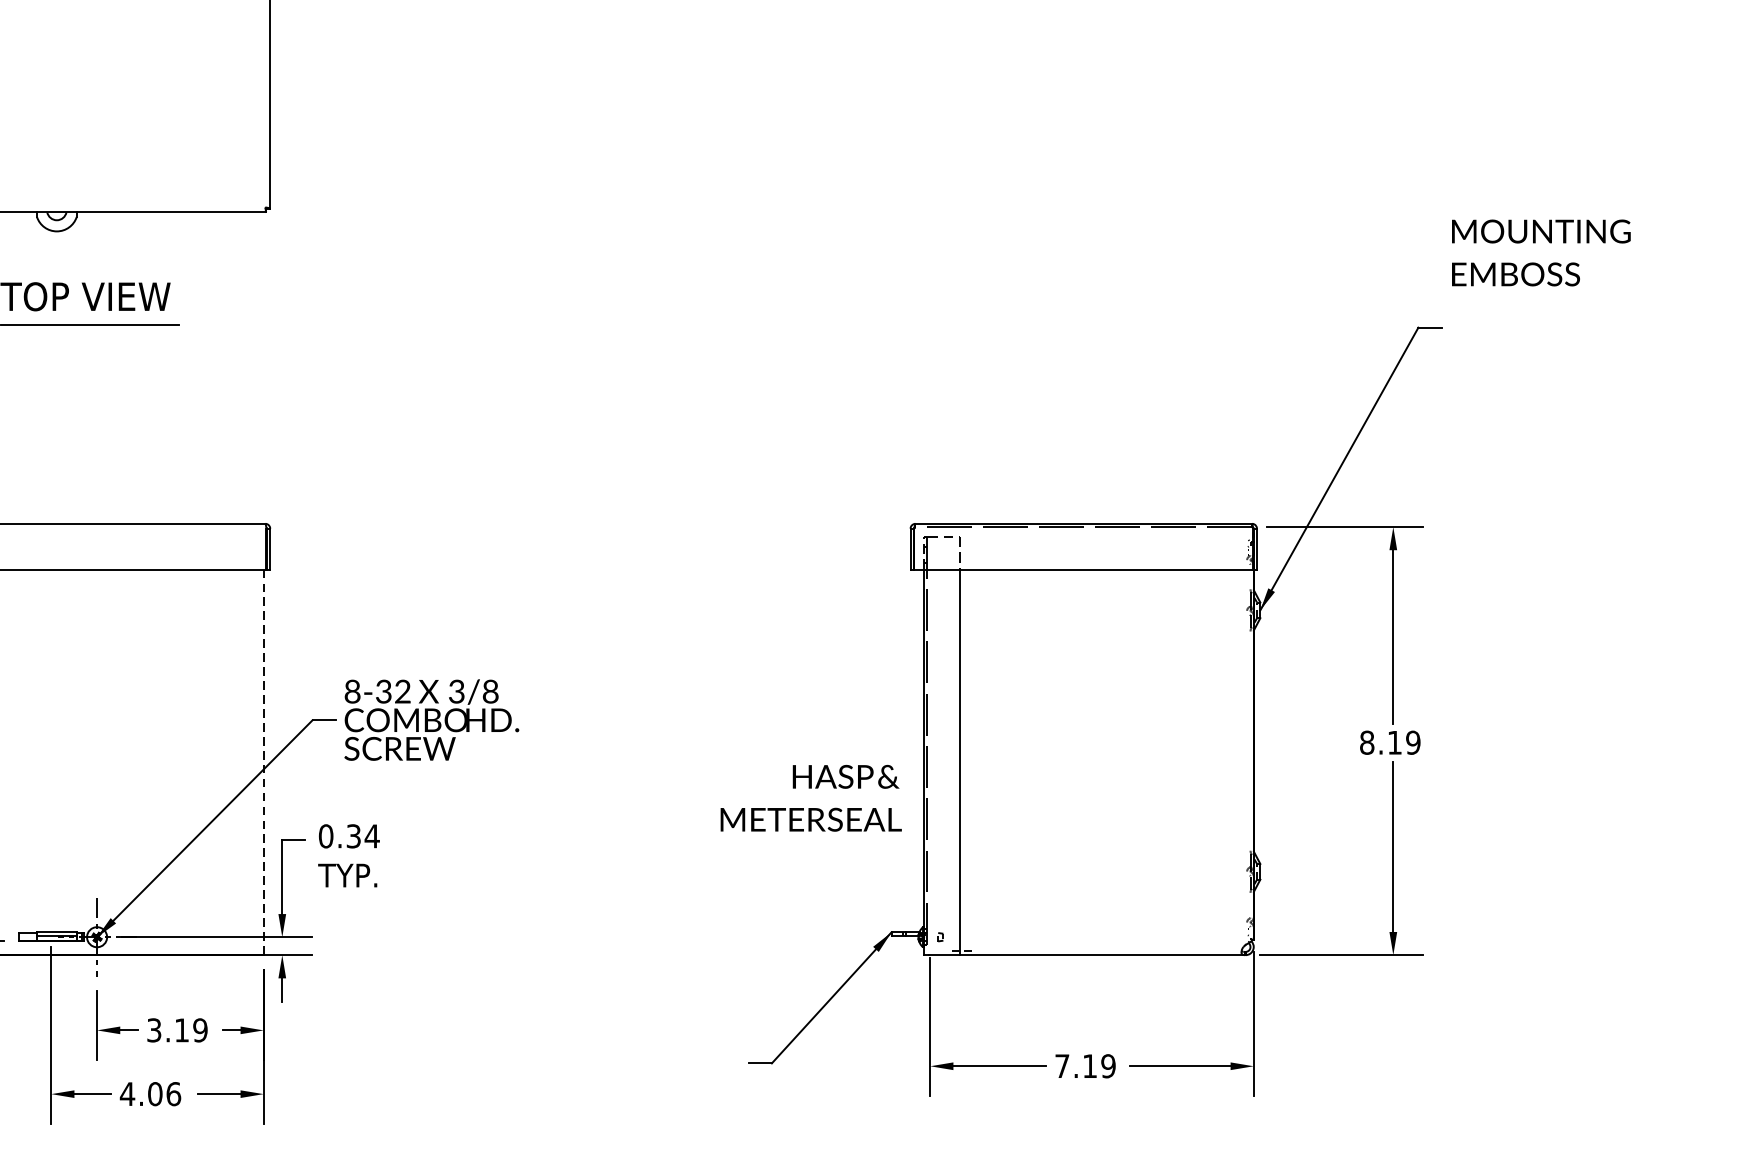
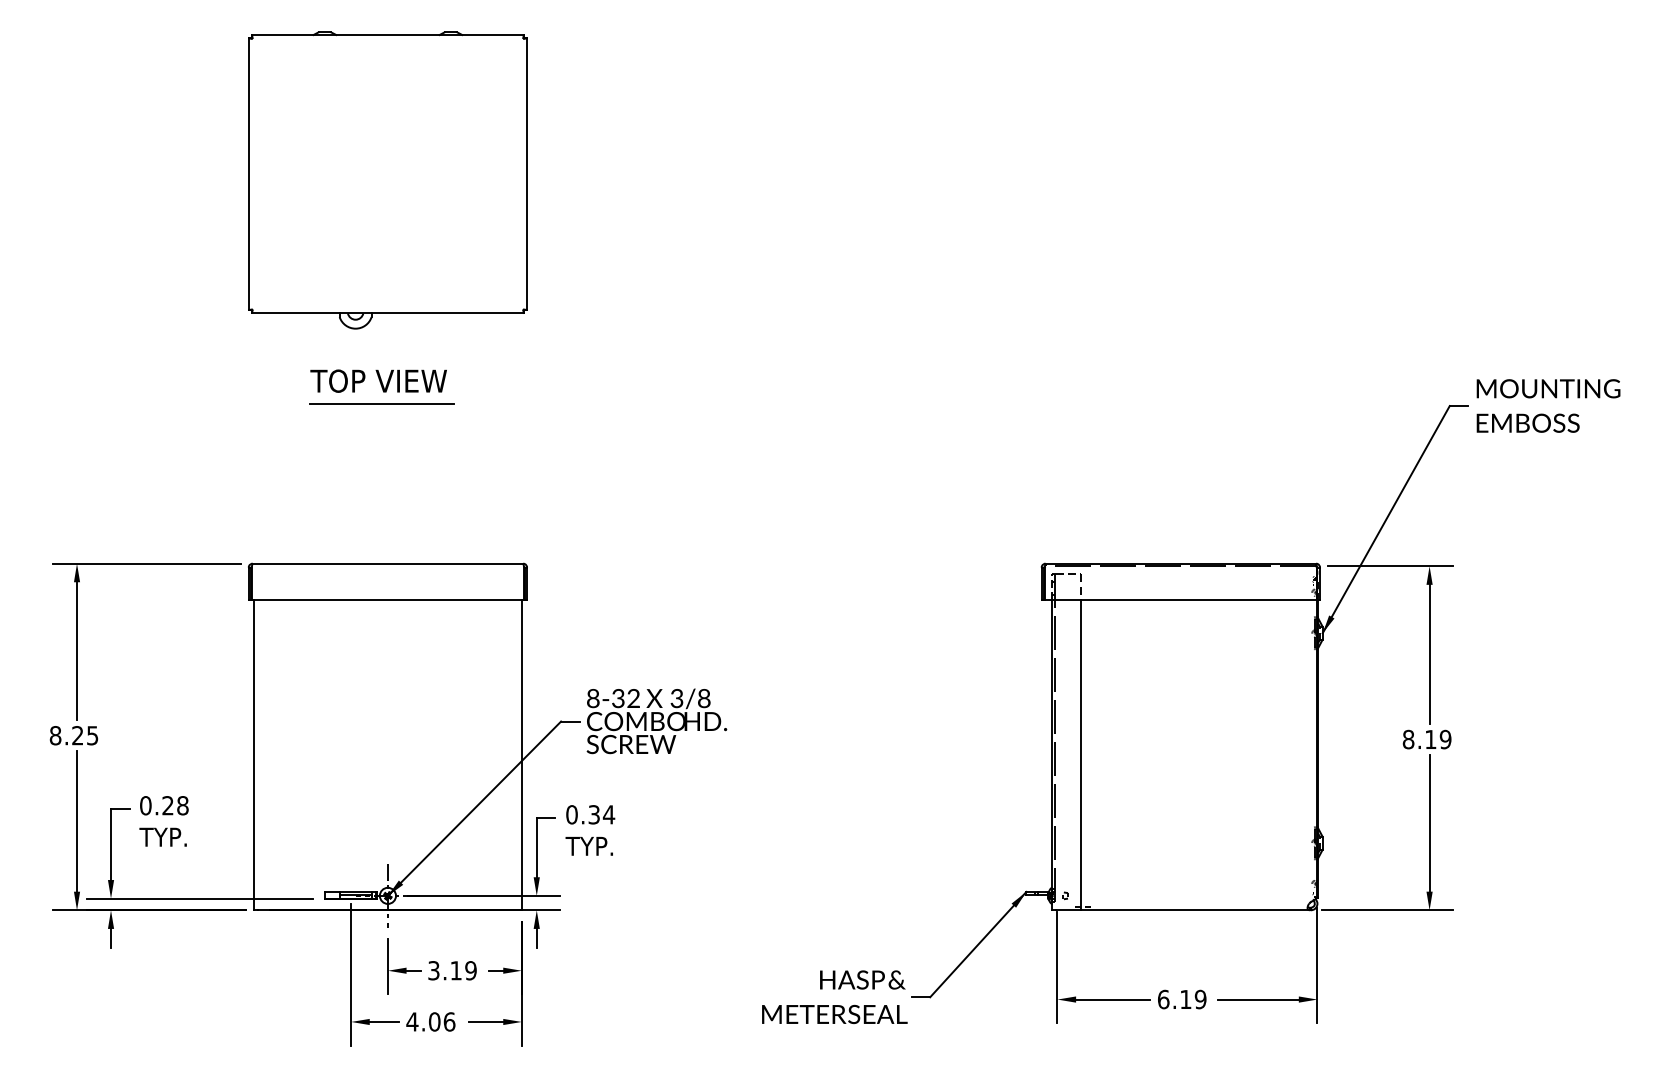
text: (1541, 252) -> (1548, 405), moved
line: (263, 762) -> (521, 755), dashed -> solid
text: (810, 798) -> (834, 997), moved
text: (1062, 1066) -> (1163, 999), 7.19 -> 6.19

